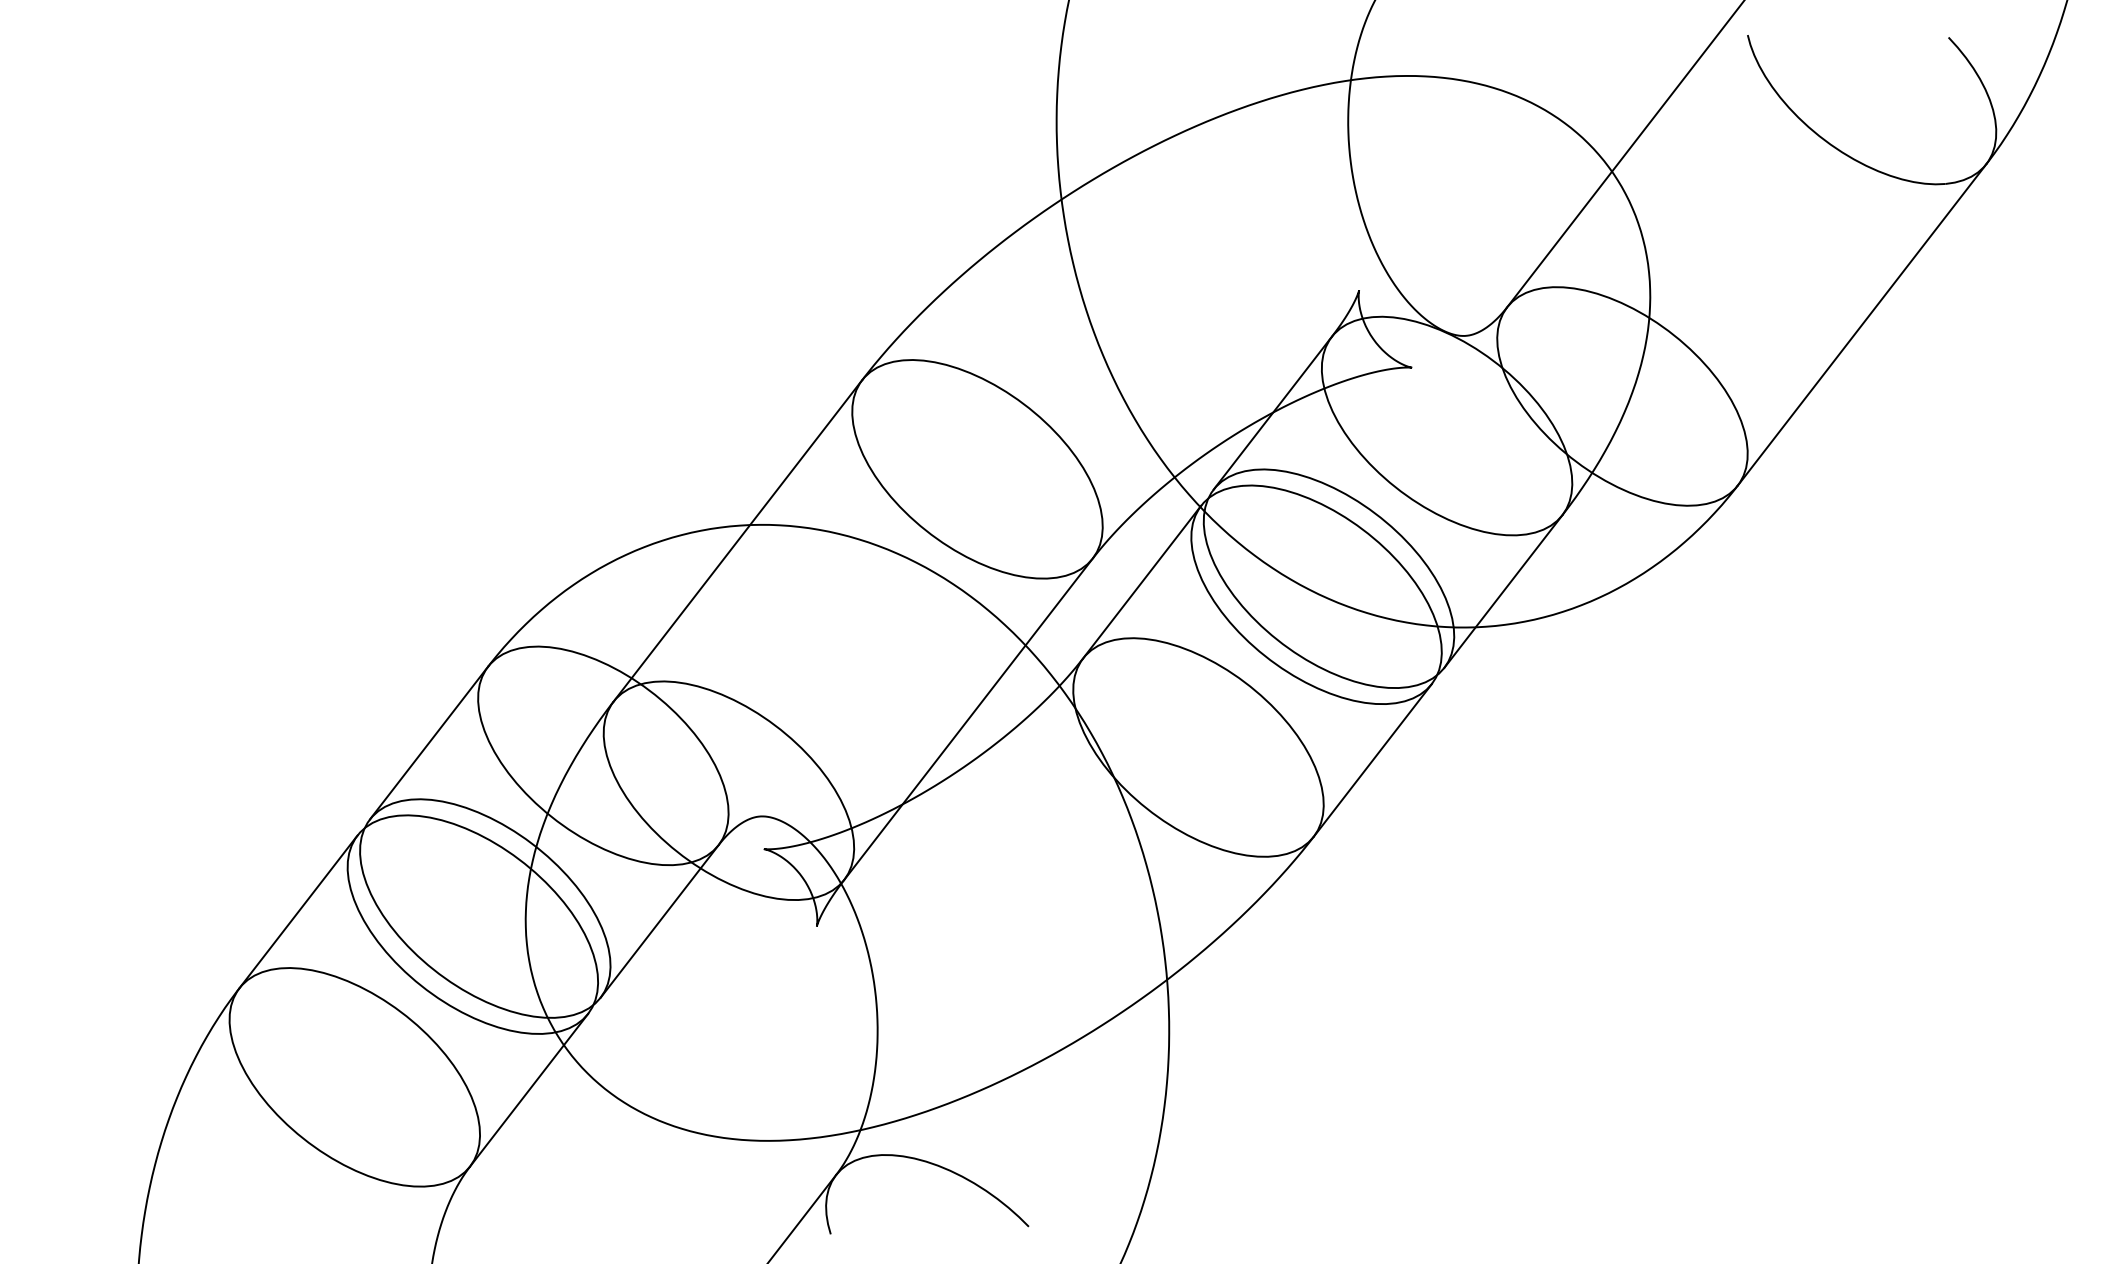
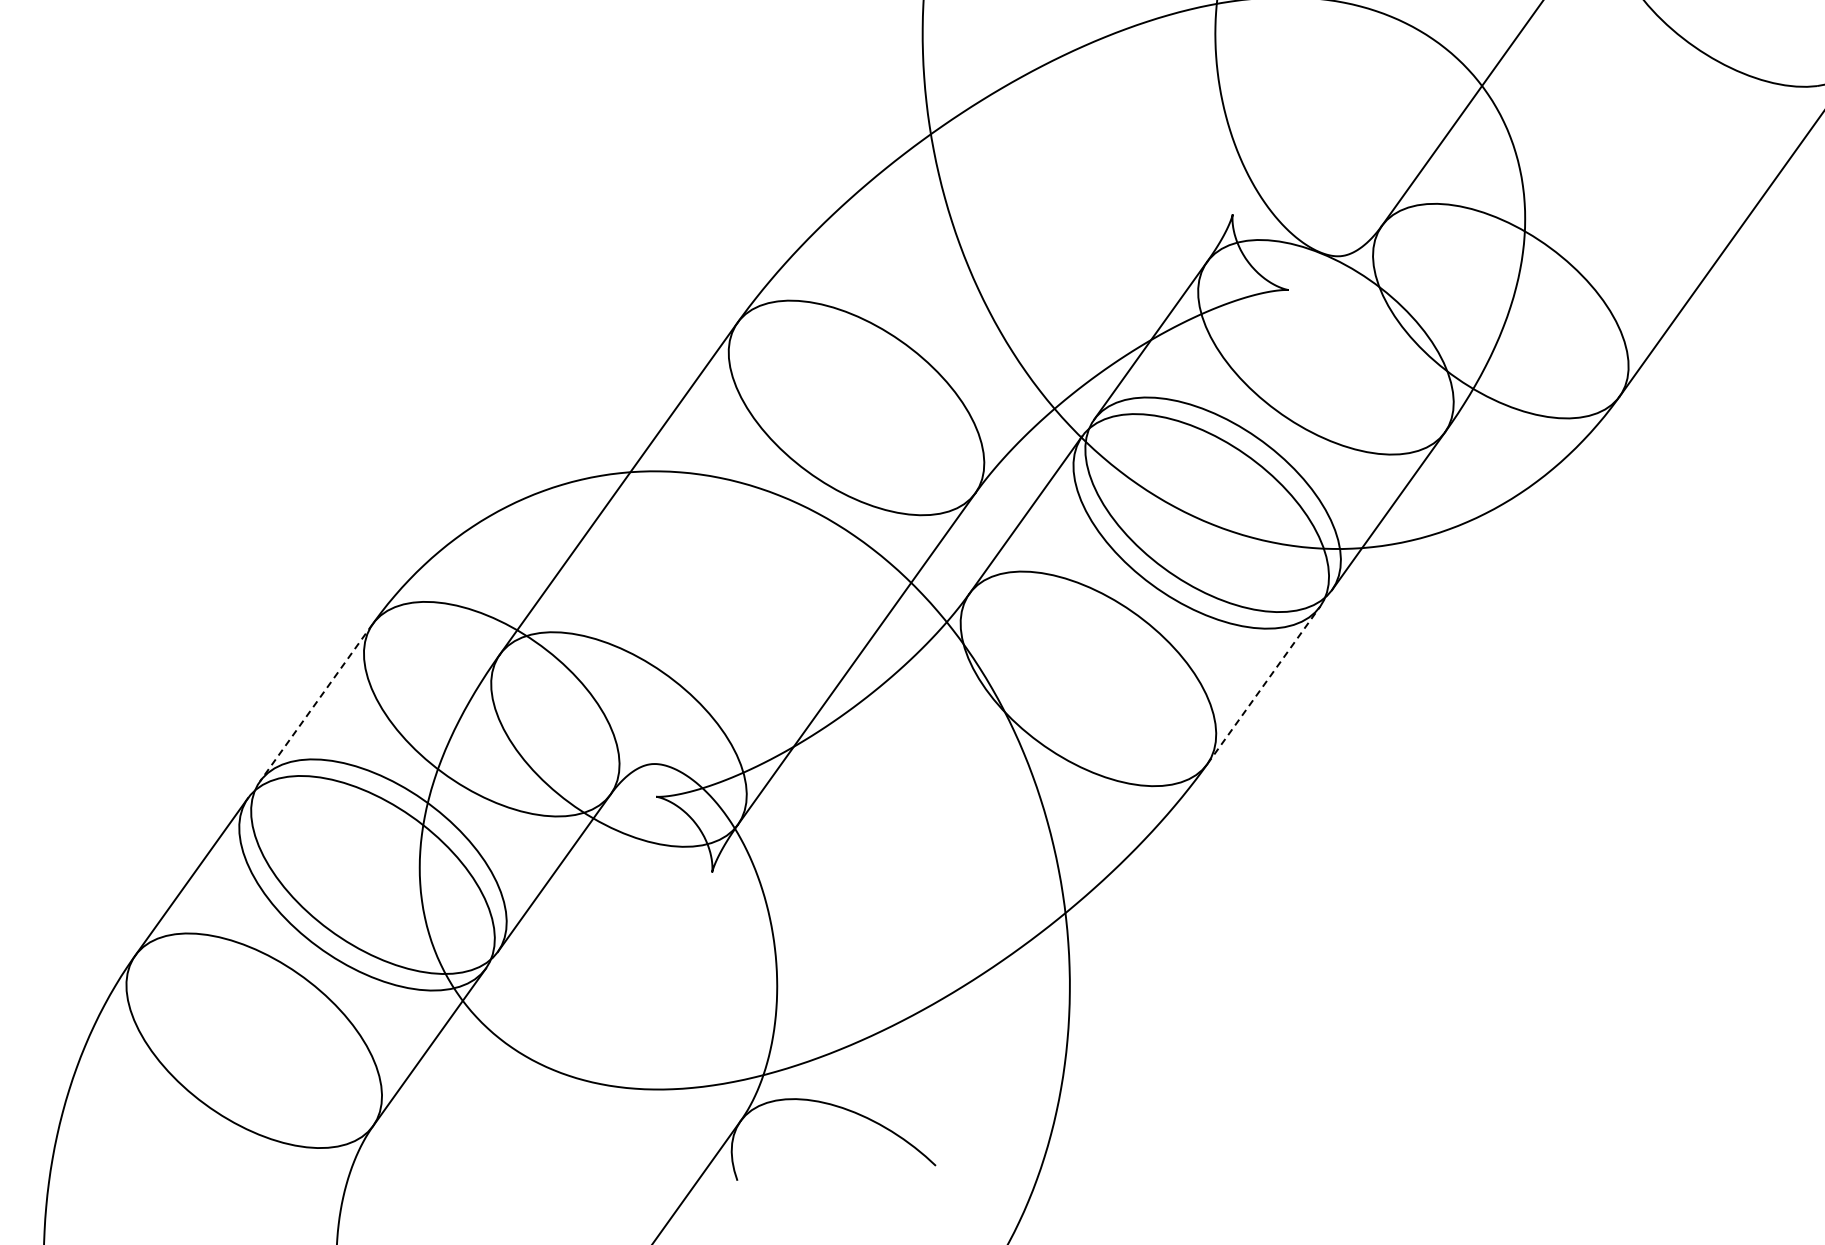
line: (429, 743) -> (316, 703), solid -> dashed
line: (1372, 760) -> (1263, 685), solid -> dashed

